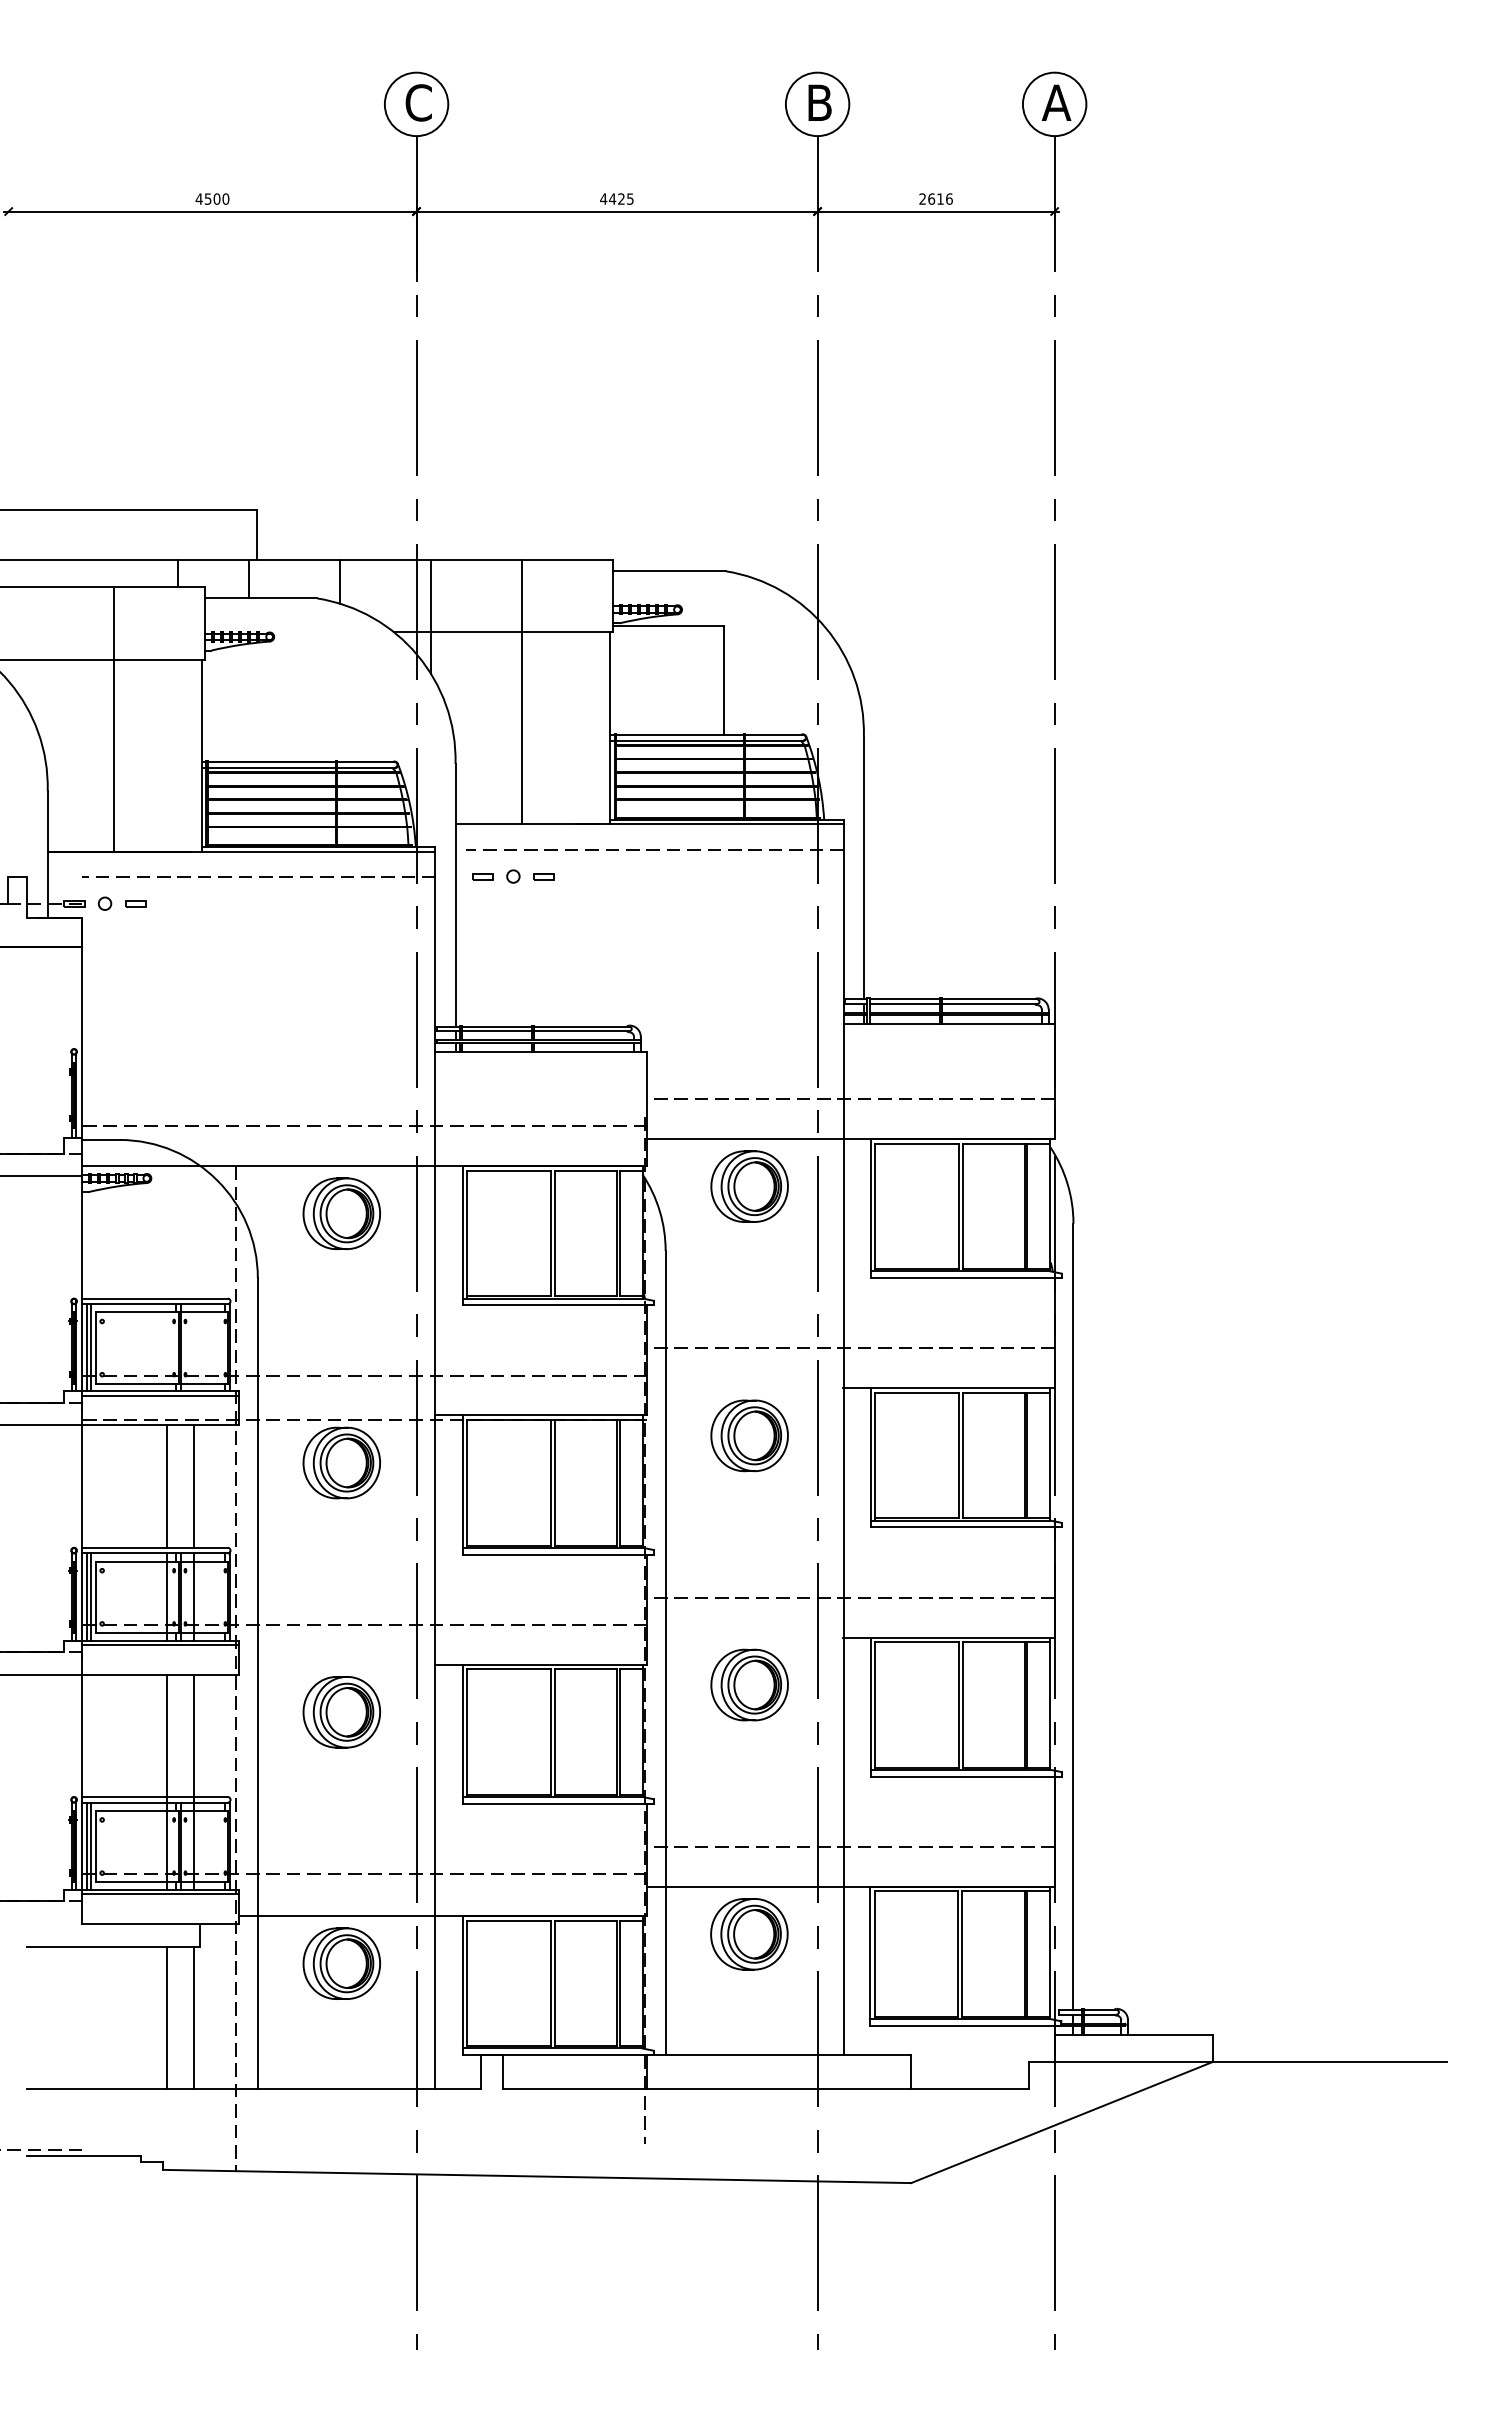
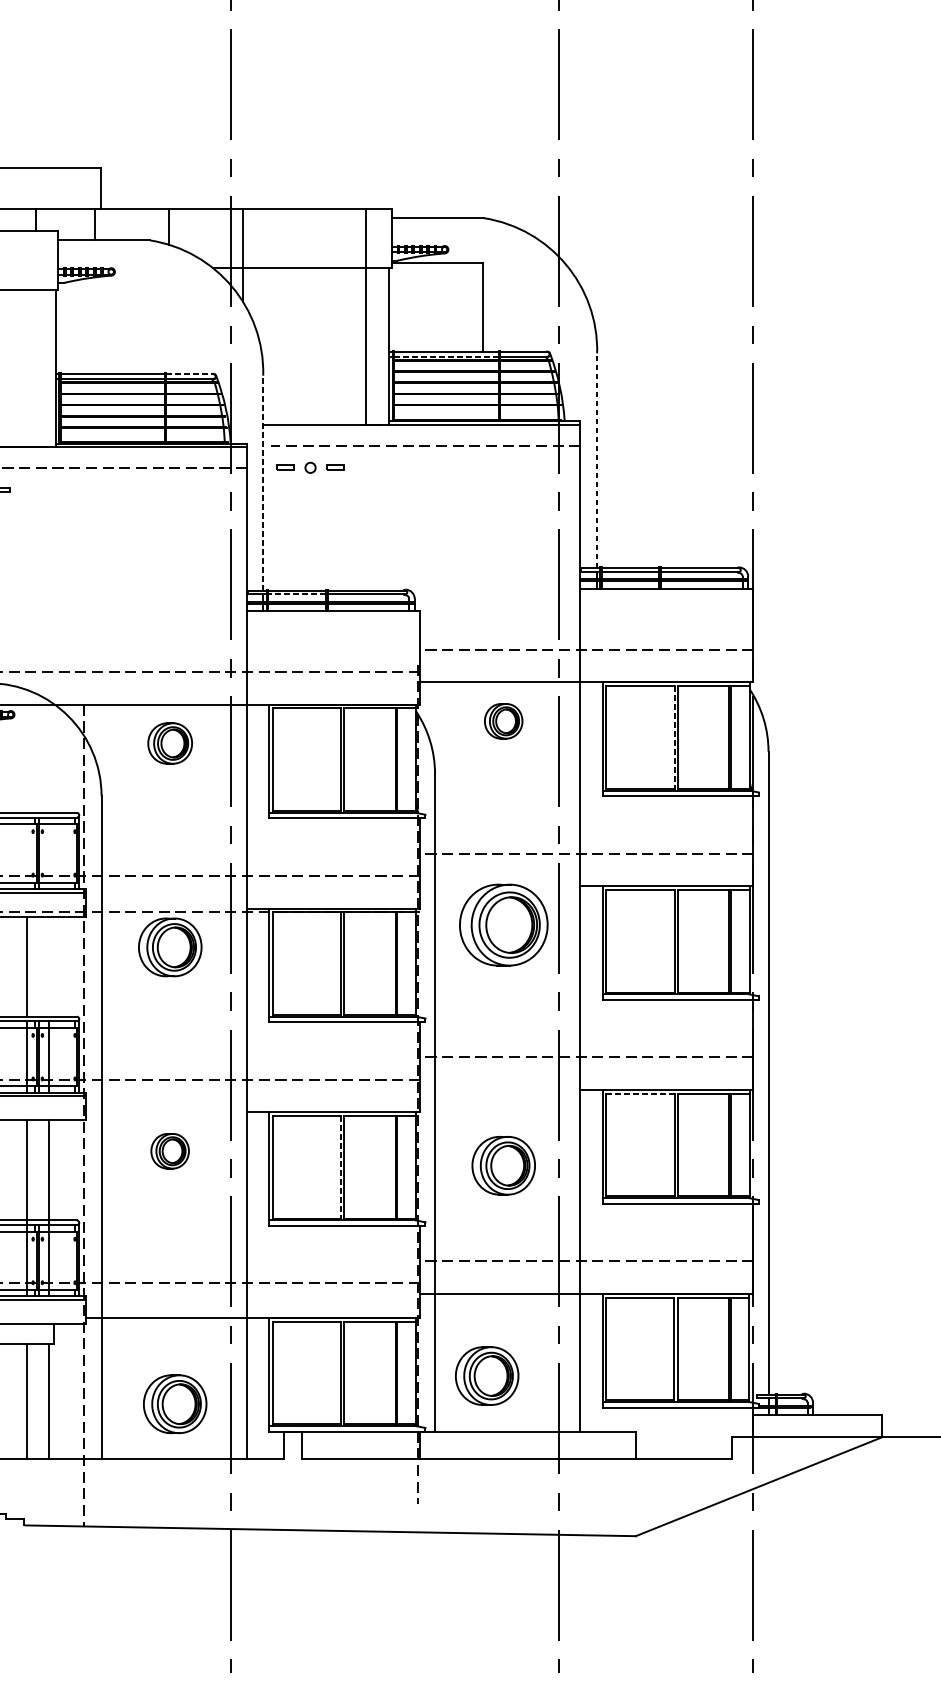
line: (522, 691) -> (366, 316), moved
line: (680, 740) -> (447, 356), solid -> dashed
line: (365, 762) -> (189, 374), solid -> dashed
line: (863, 867) -> (596, 460), solid -> dashed
line: (455, 894) -> (263, 482), solid -> dashed
line: (496, 1031) -> (296, 594), solid -> dashed
part: (749, 1186) -> (503, 721), size x0.6
line: (958, 1206) -> (674, 737), solid -> dashed
part: (341, 1213) -> (169, 743), size x0.7
part: (749, 1435) -> (503, 924), size x1.4
line: (193, 1486) -> (48, 966), removed
line: (916, 1642) -> (640, 1094), solid -> dashed
part: (749, 1684) -> (503, 1165), moved
part: (341, 1712) -> (169, 1151), size x0.6
line: (550, 1731) -> (340, 1166), solid -> dashed
part: (749, 1934) -> (487, 1376), moved
part: (341, 1963) -> (174, 1404), moved

